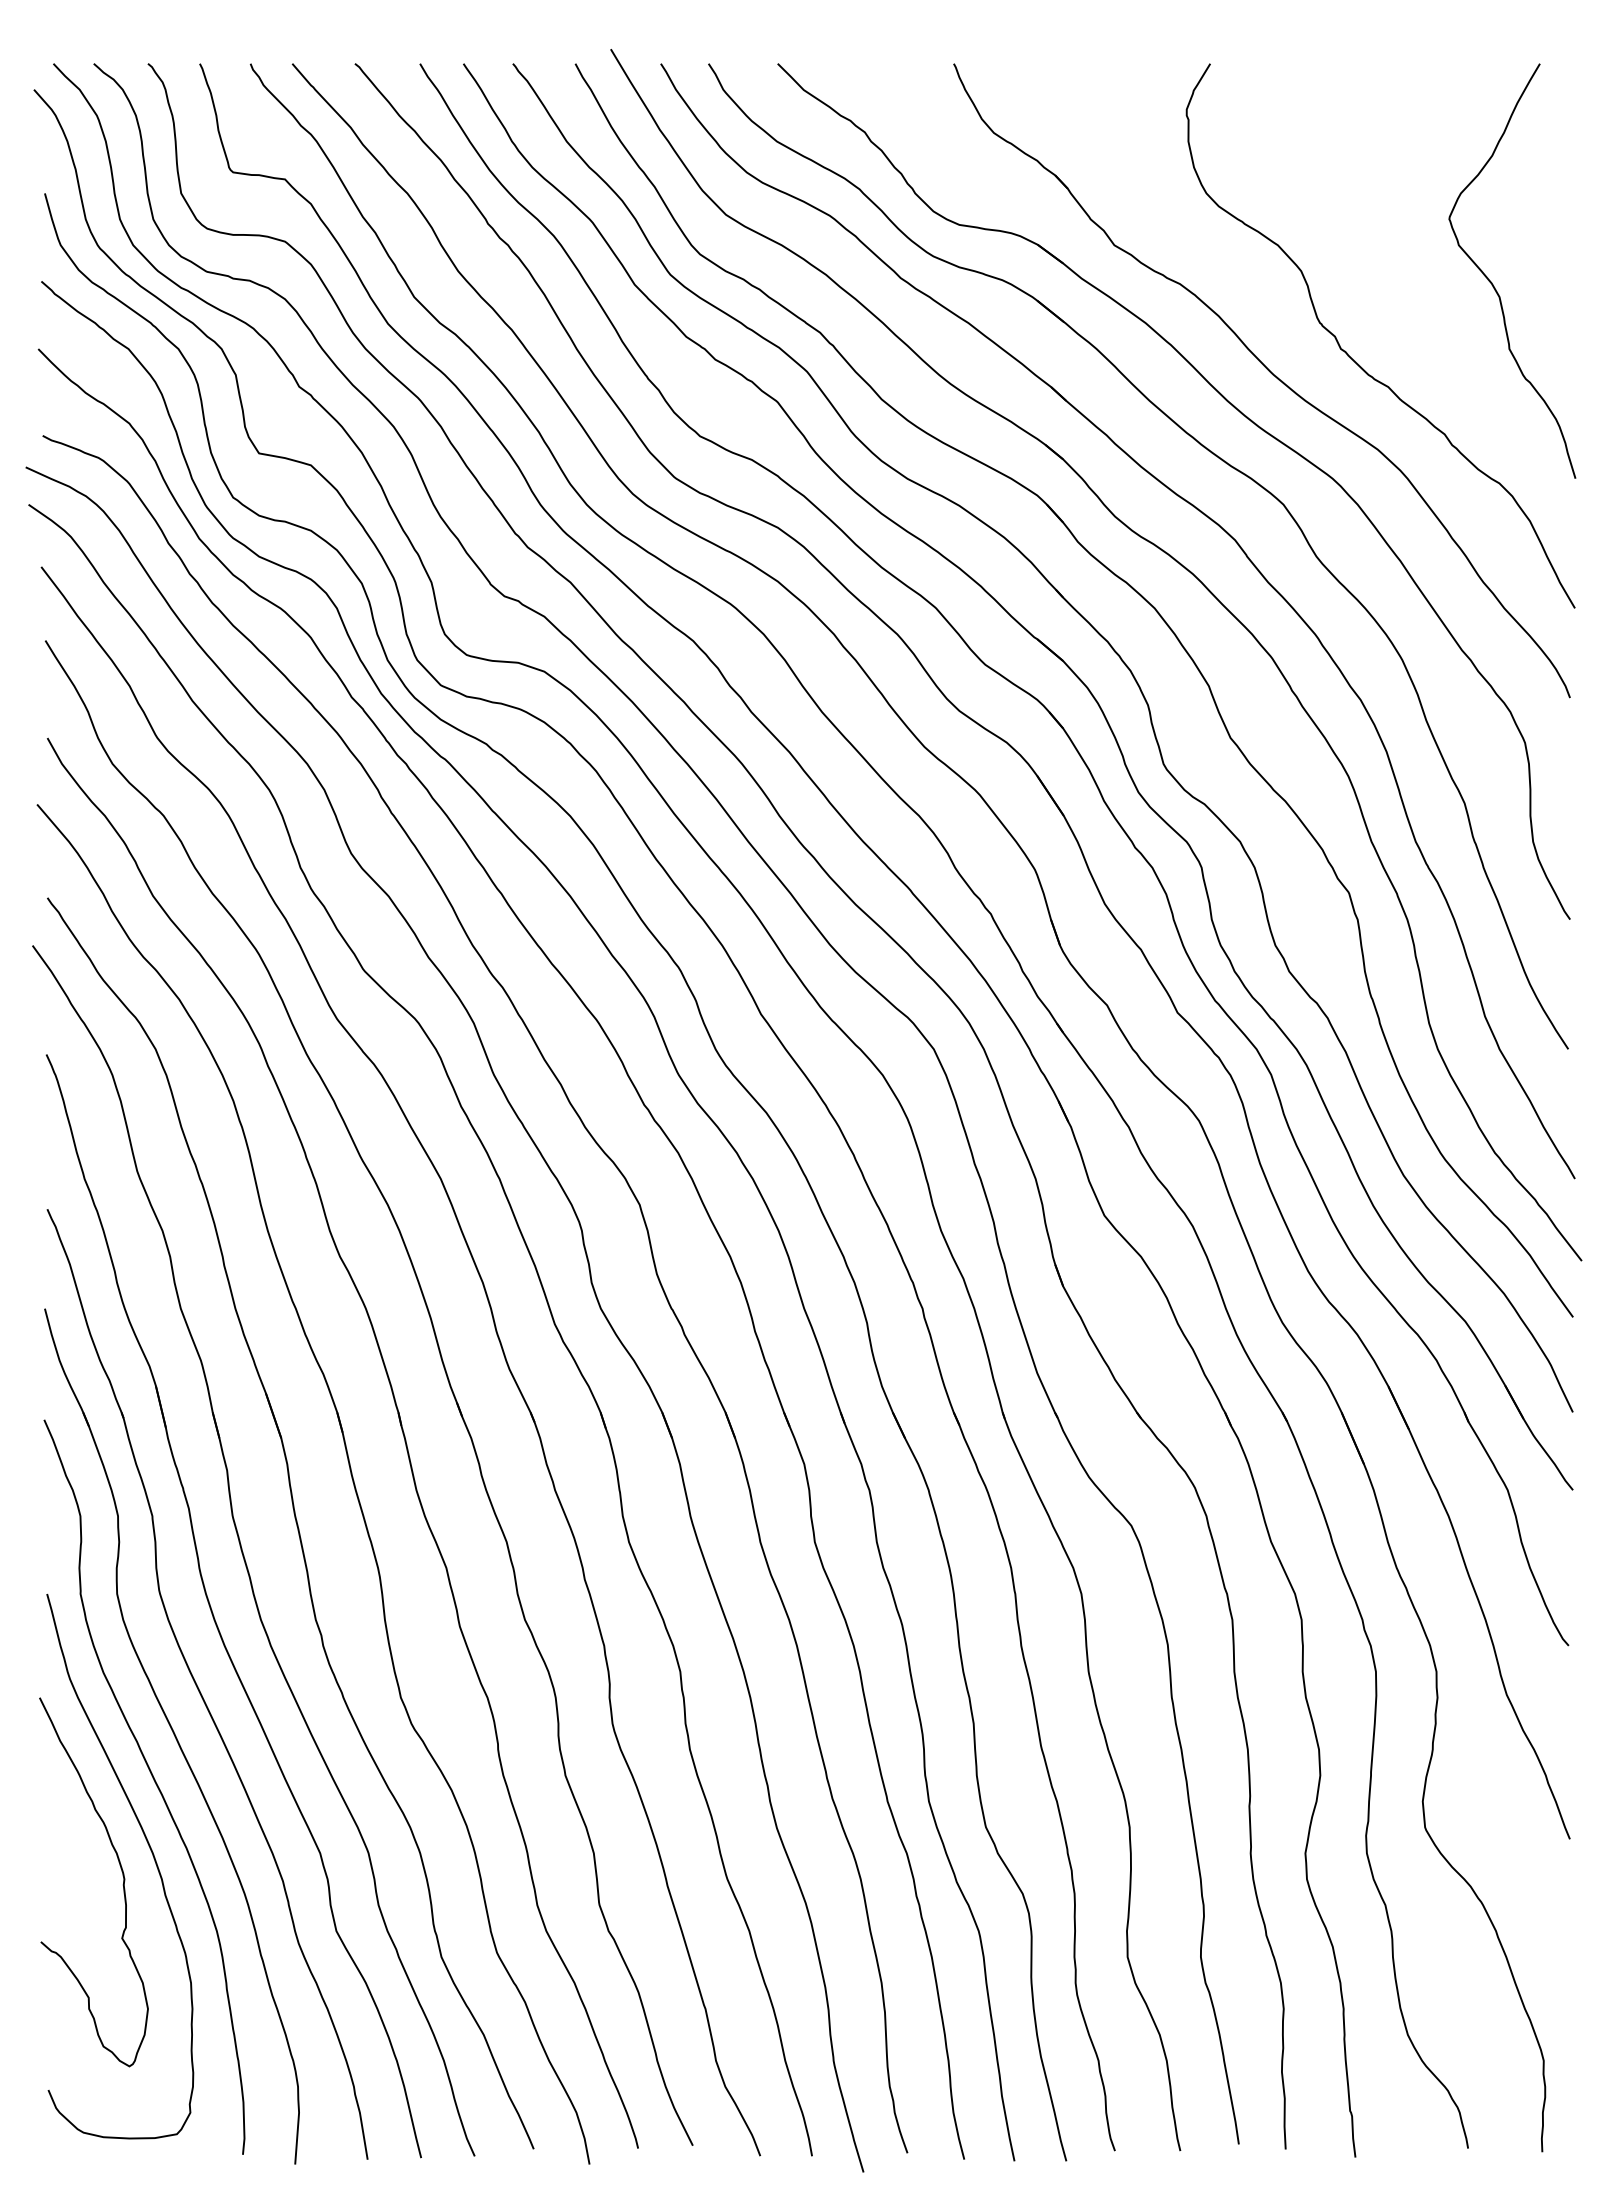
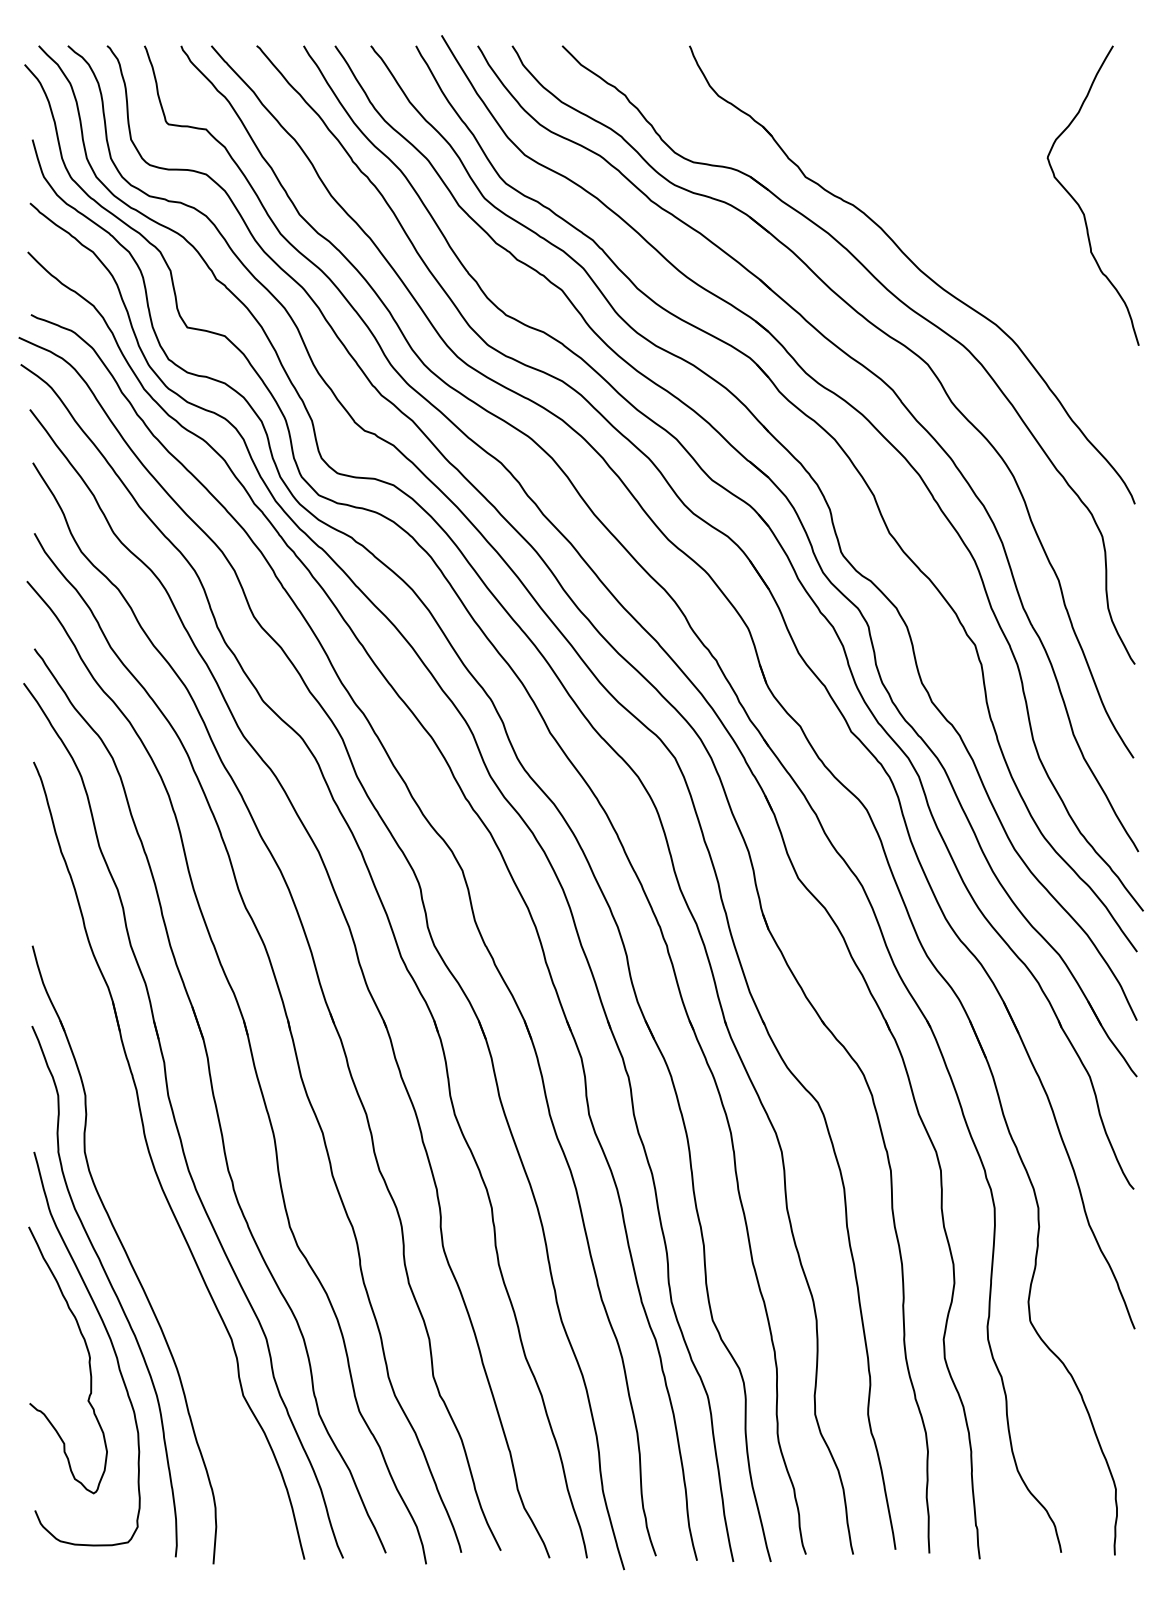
curve: (1357, 362) -> (981, 261), removed
part: (199, 1688) -> (144, 1220), removed

